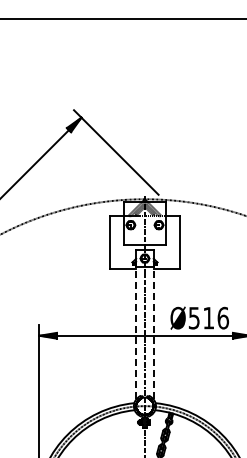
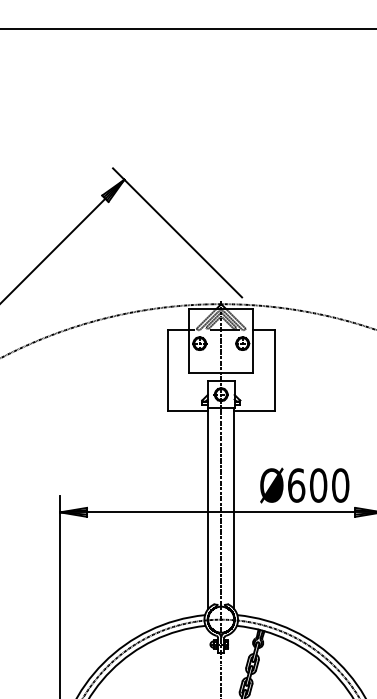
text: (208, 317) -> (318, 484), Ø516 -> Ø600
line: (136, 333) -> (208, 508), dashed -> solid
line: (153, 333) -> (234, 508), dashed -> solid

